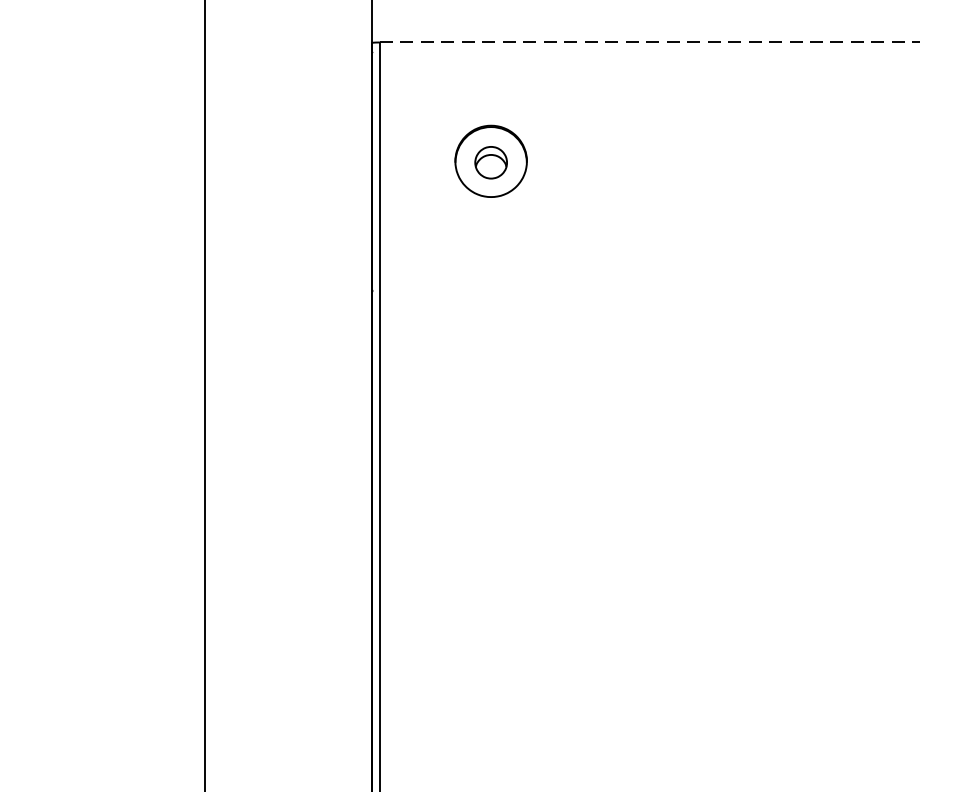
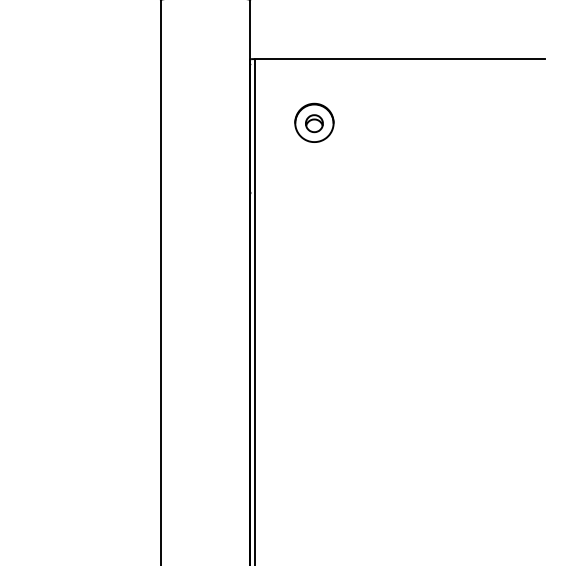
line: (651, 43) -> (400, 59), dashed -> solid

